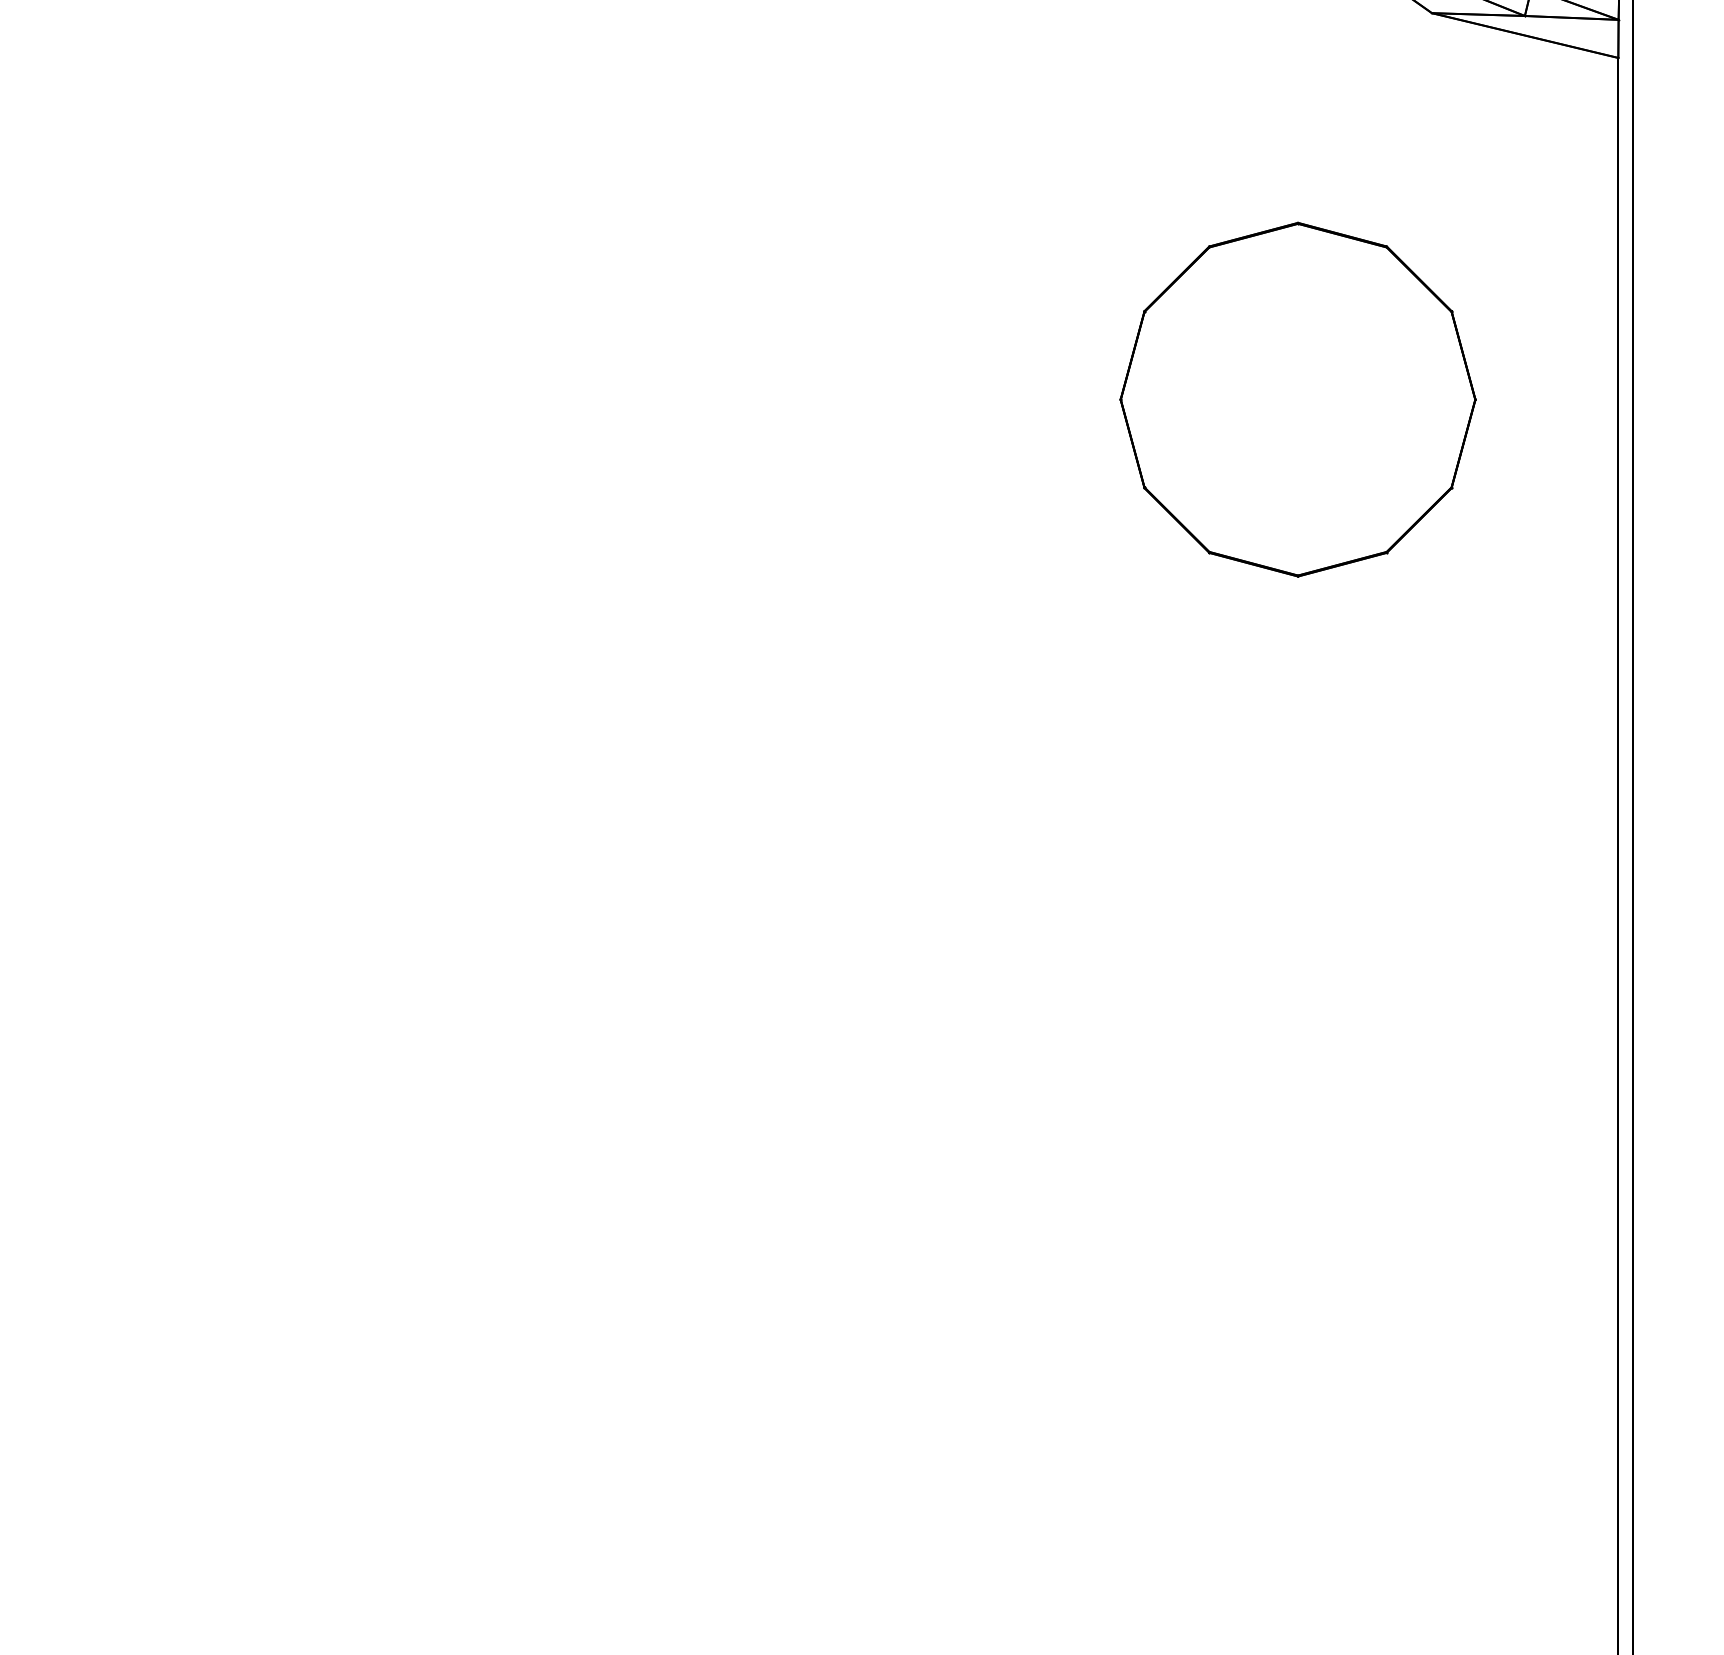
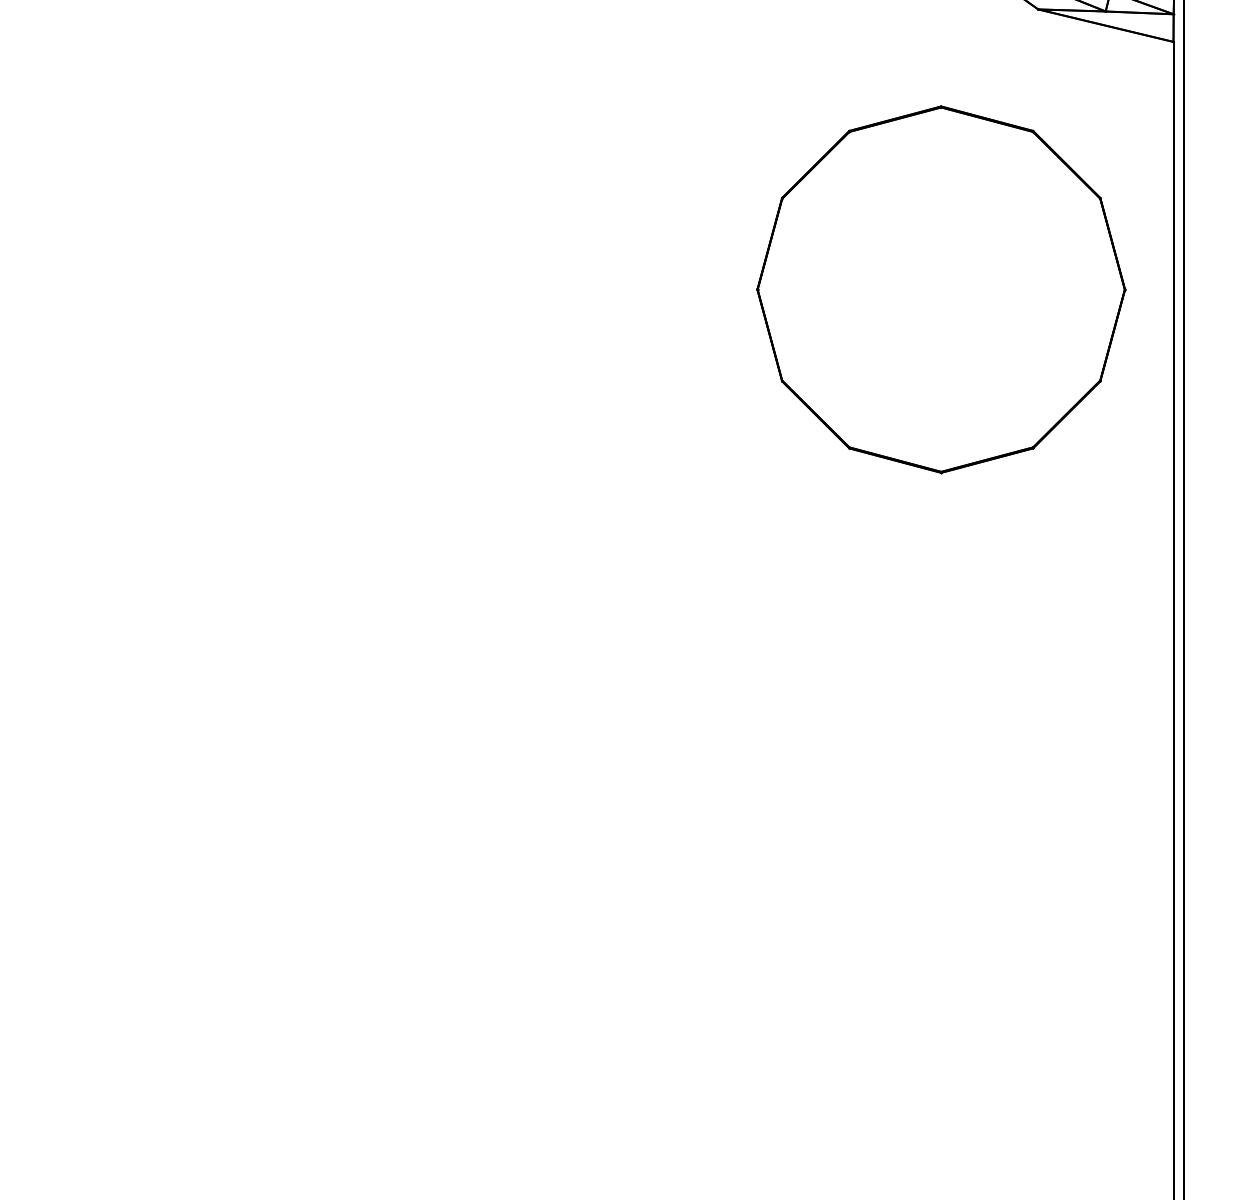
part: (1297, 399) -> (940, 289), size x1.43

